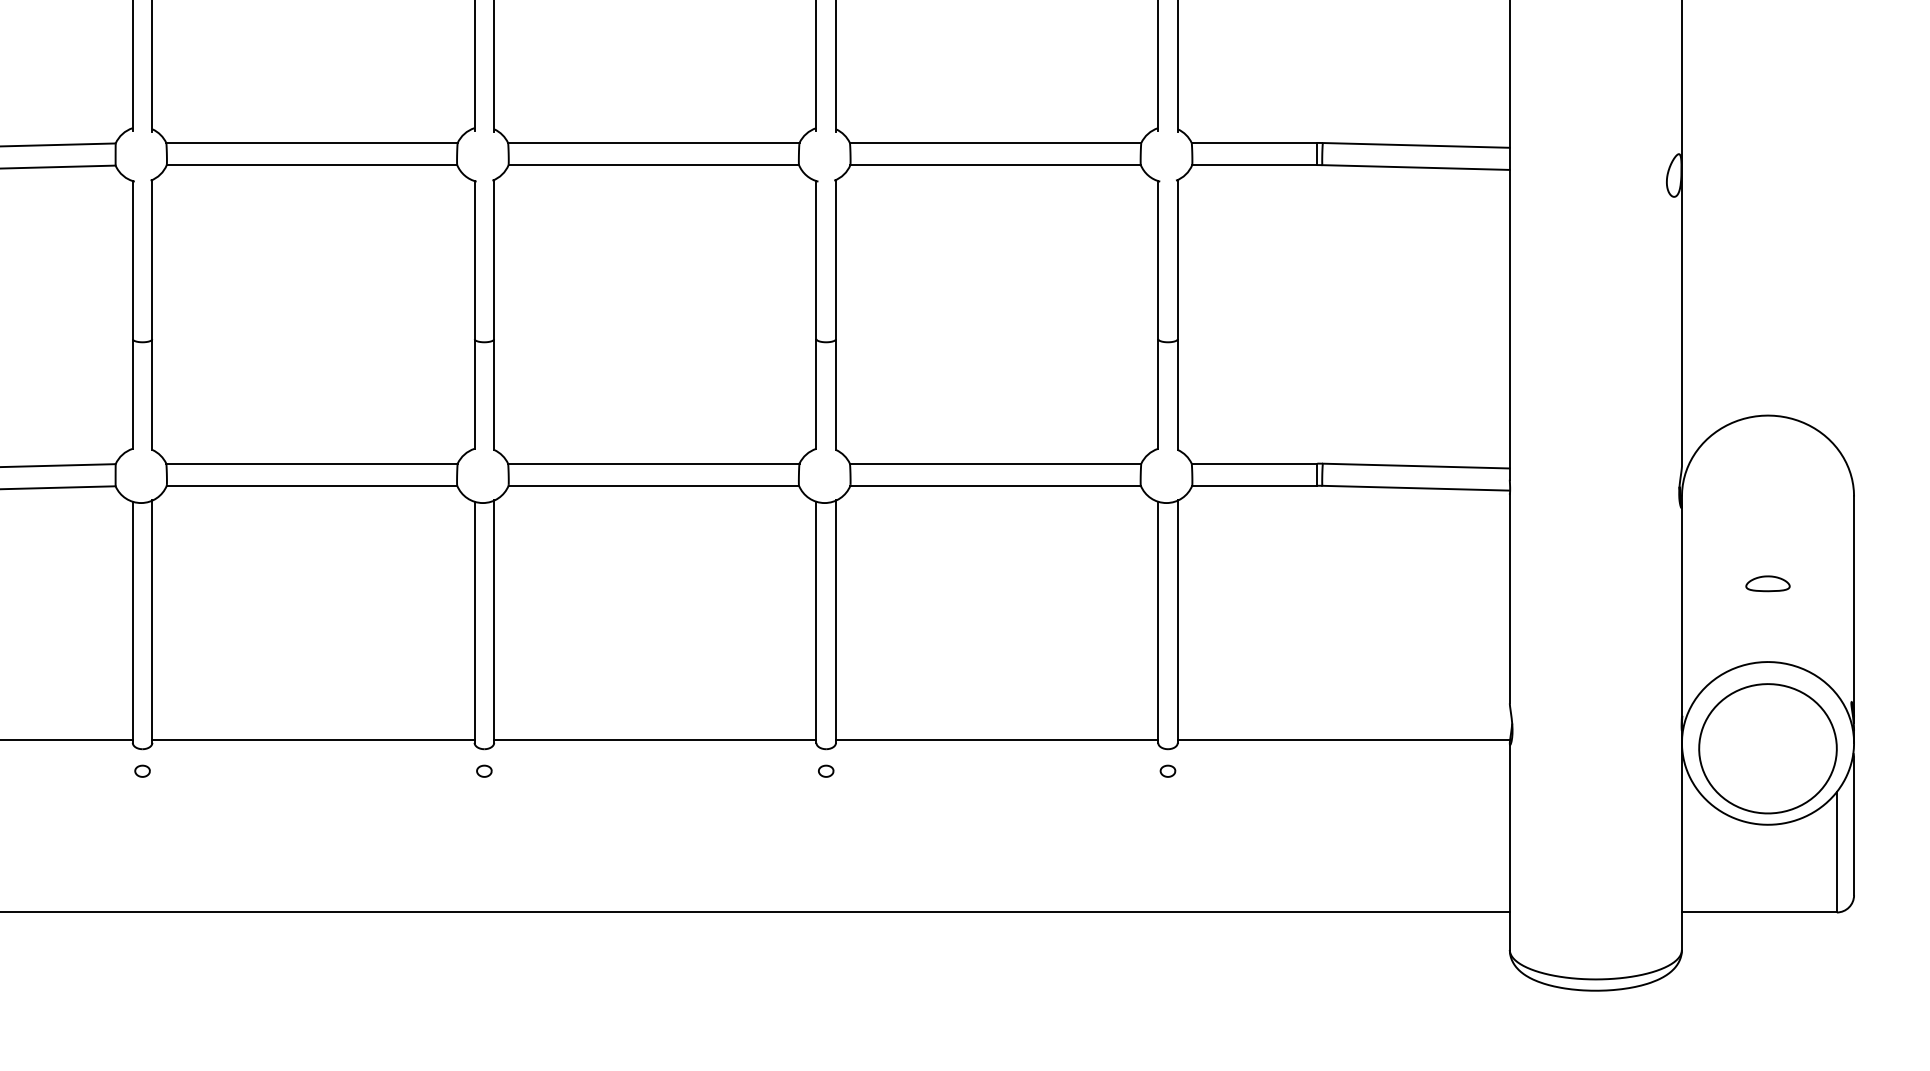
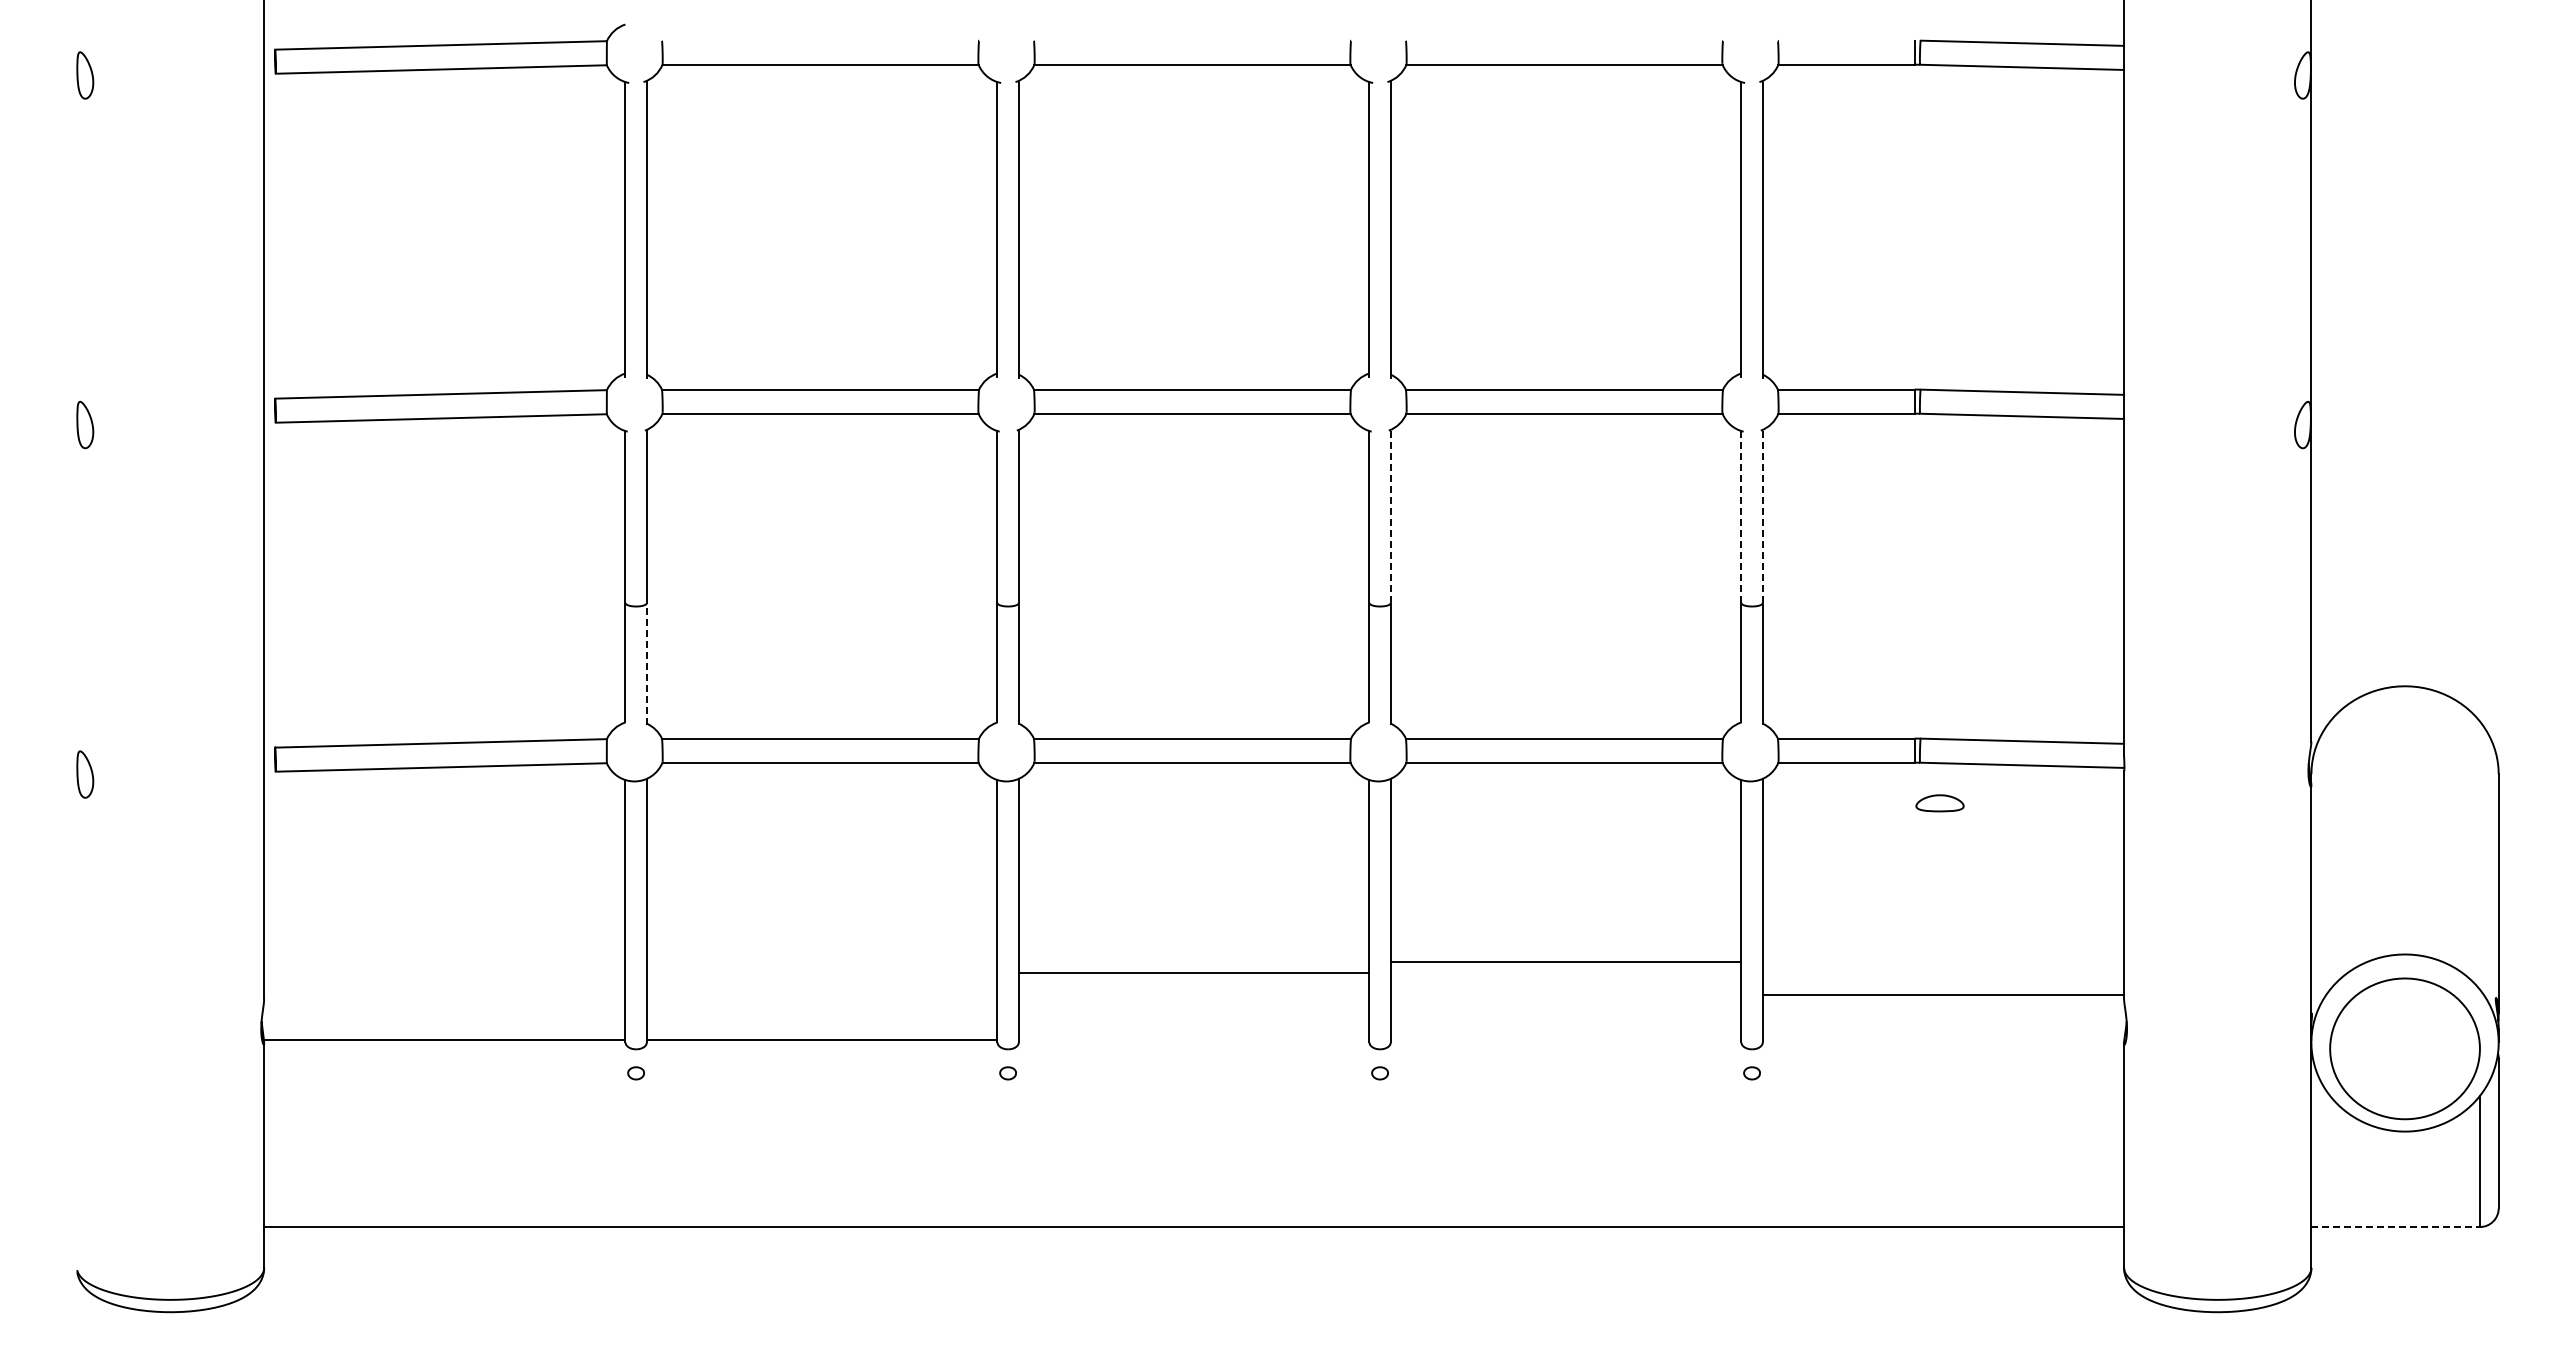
line: (835, 259) -> (1390, 516), solid -> dashed
line: (1177, 259) -> (1762, 516), solid -> dashed
line: (1158, 260) -> (1741, 517), solid -> dashed
line: (152, 394) -> (646, 663), solid -> dashed
part: (1767, 583) -> (1939, 803), moved
line: (654, 740) -> (1193, 972), moved
line: (996, 740) -> (1565, 961), moved
line: (1343, 740) -> (1943, 994), moved
line: (1760, 912) -> (2396, 1227), solid -> dashed

